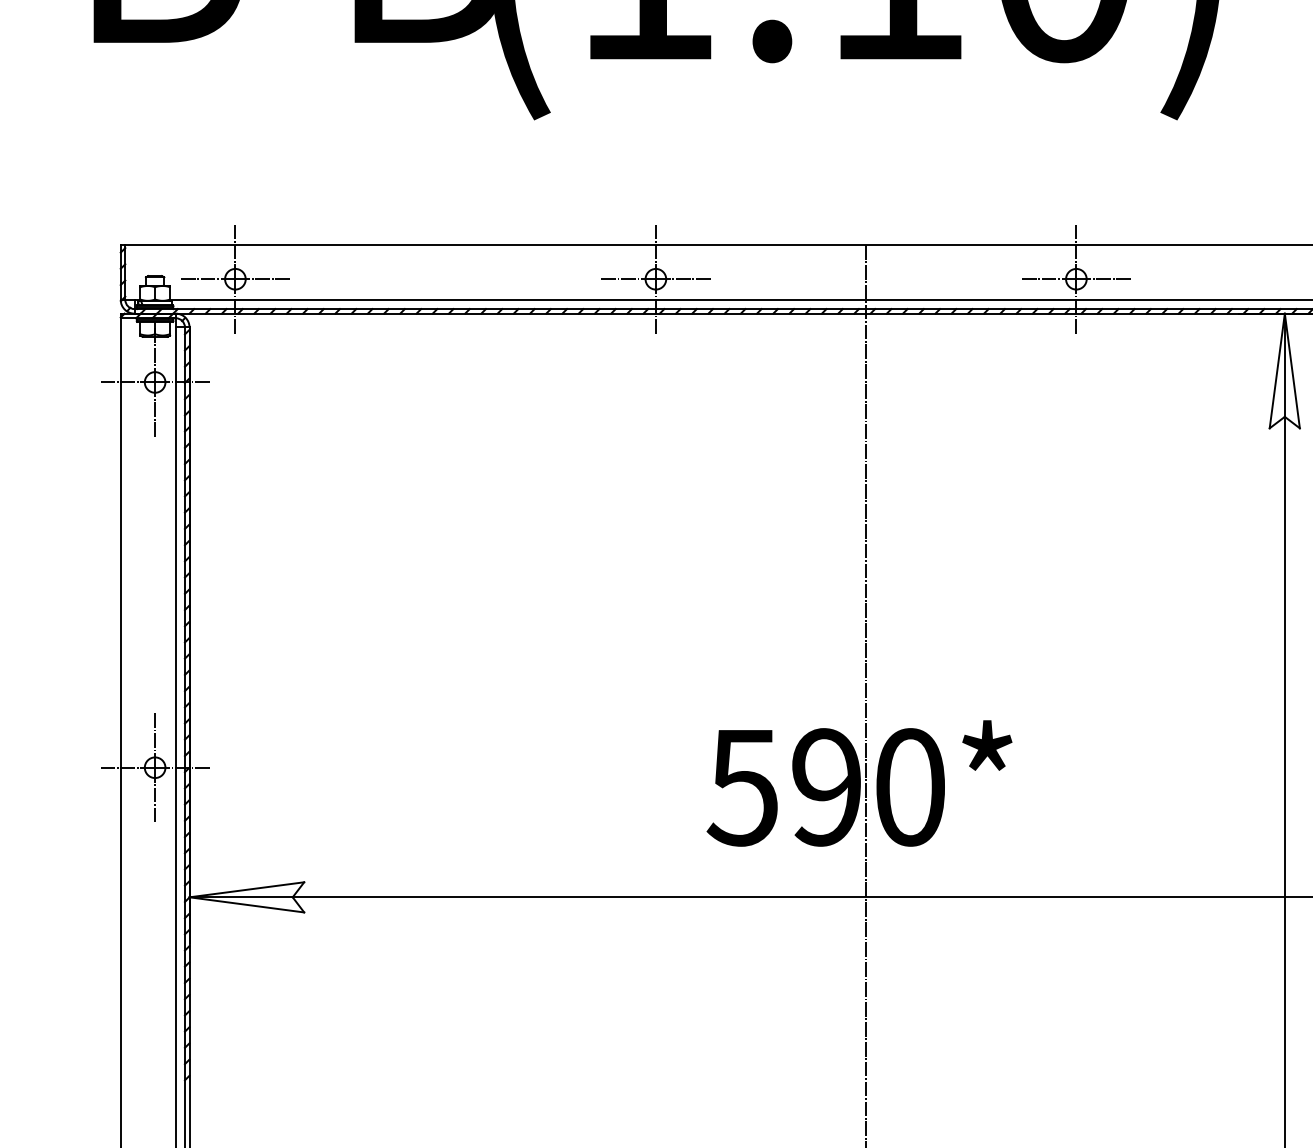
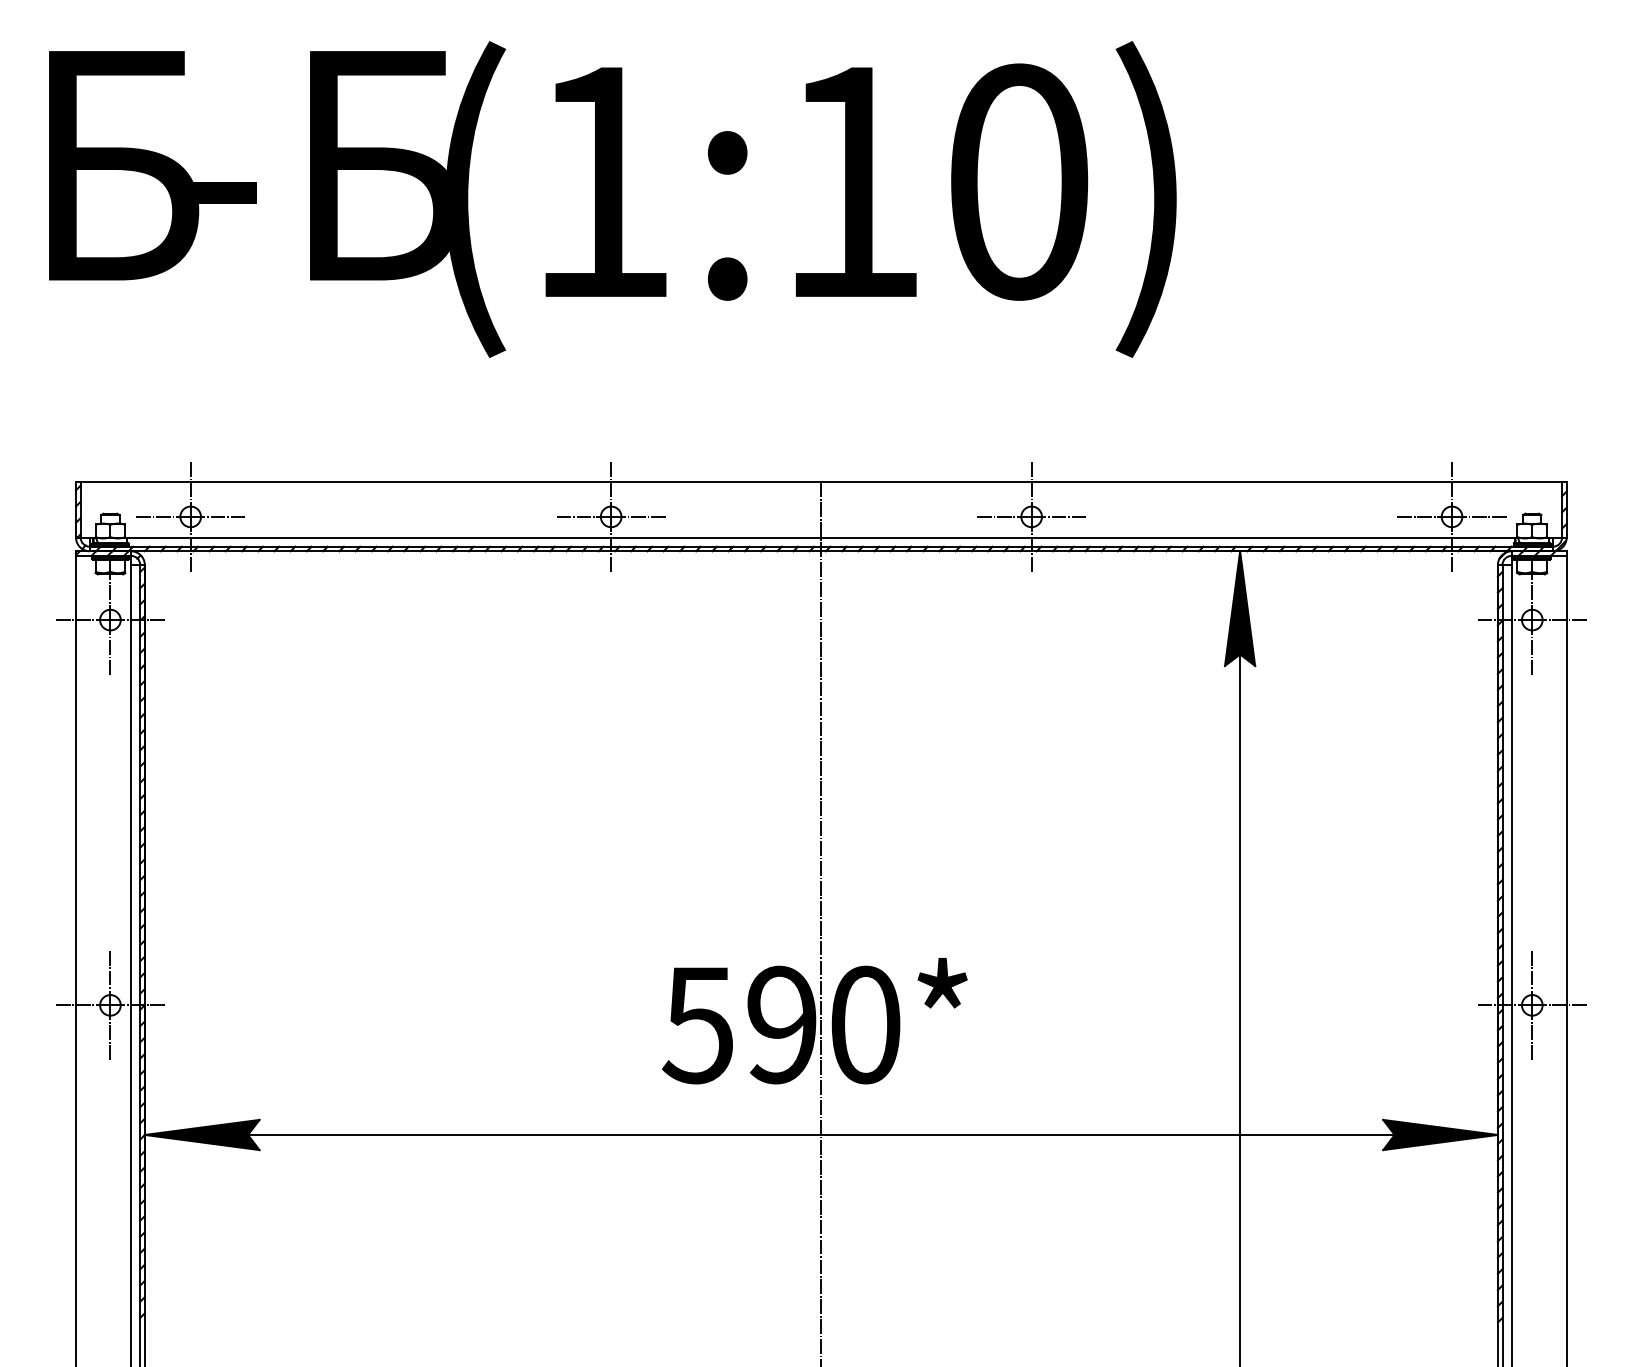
fill: (1285, 370) -> (1240, 608), added
fill: (246, 896) -> (201, 1134), added

